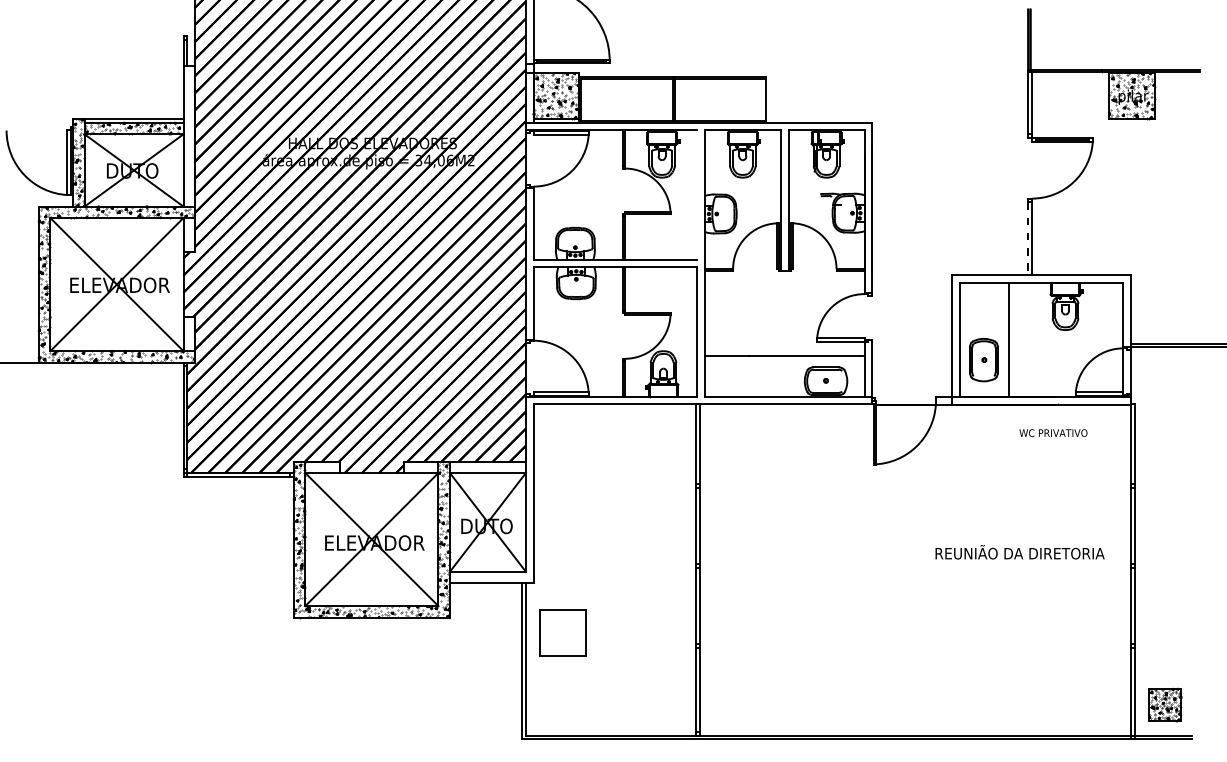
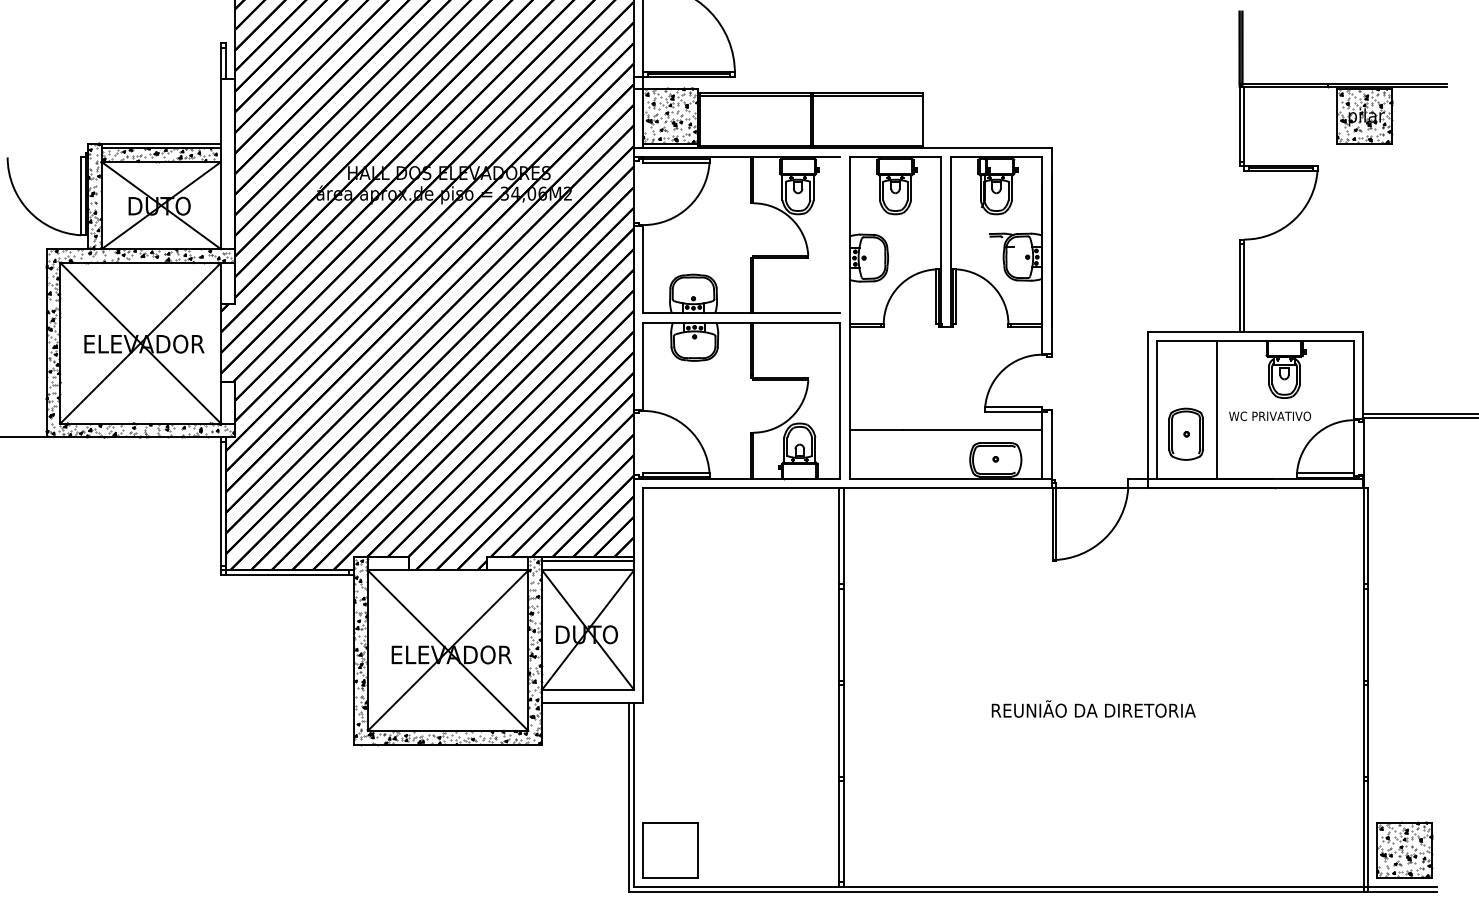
line: (1028, 239) -> (1239, 288), dashed -> solid
text: (1053, 432) -> (1270, 415), moved
line: (487, 465) -> (587, 561), added
text: (1019, 551) -> (1093, 708), moved
part: (562, 633) -> (670, 850), moved
part: (1164, 704) -> (1404, 849), size x1.43

